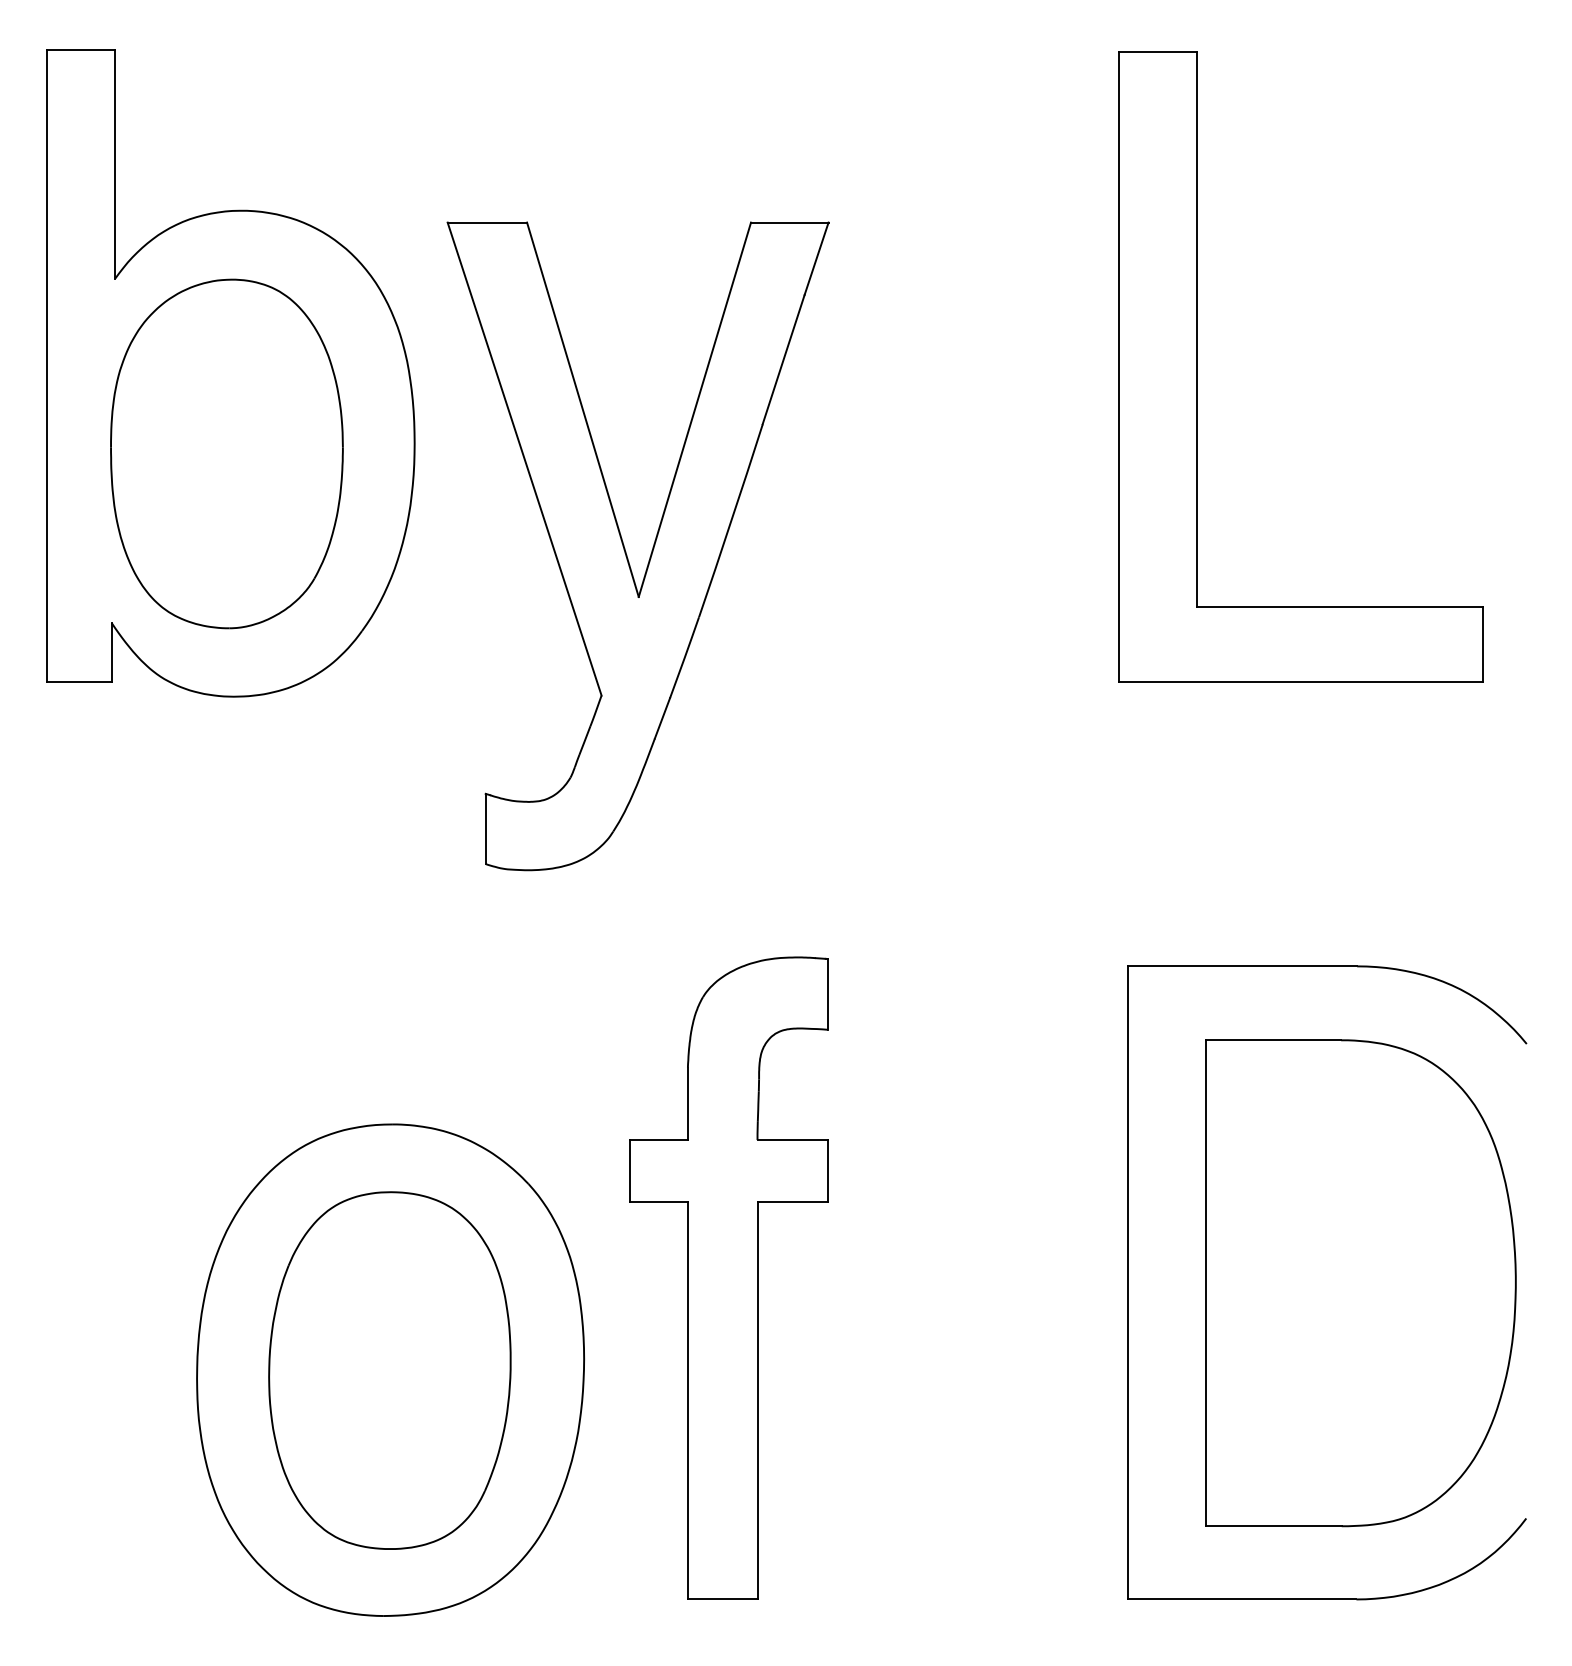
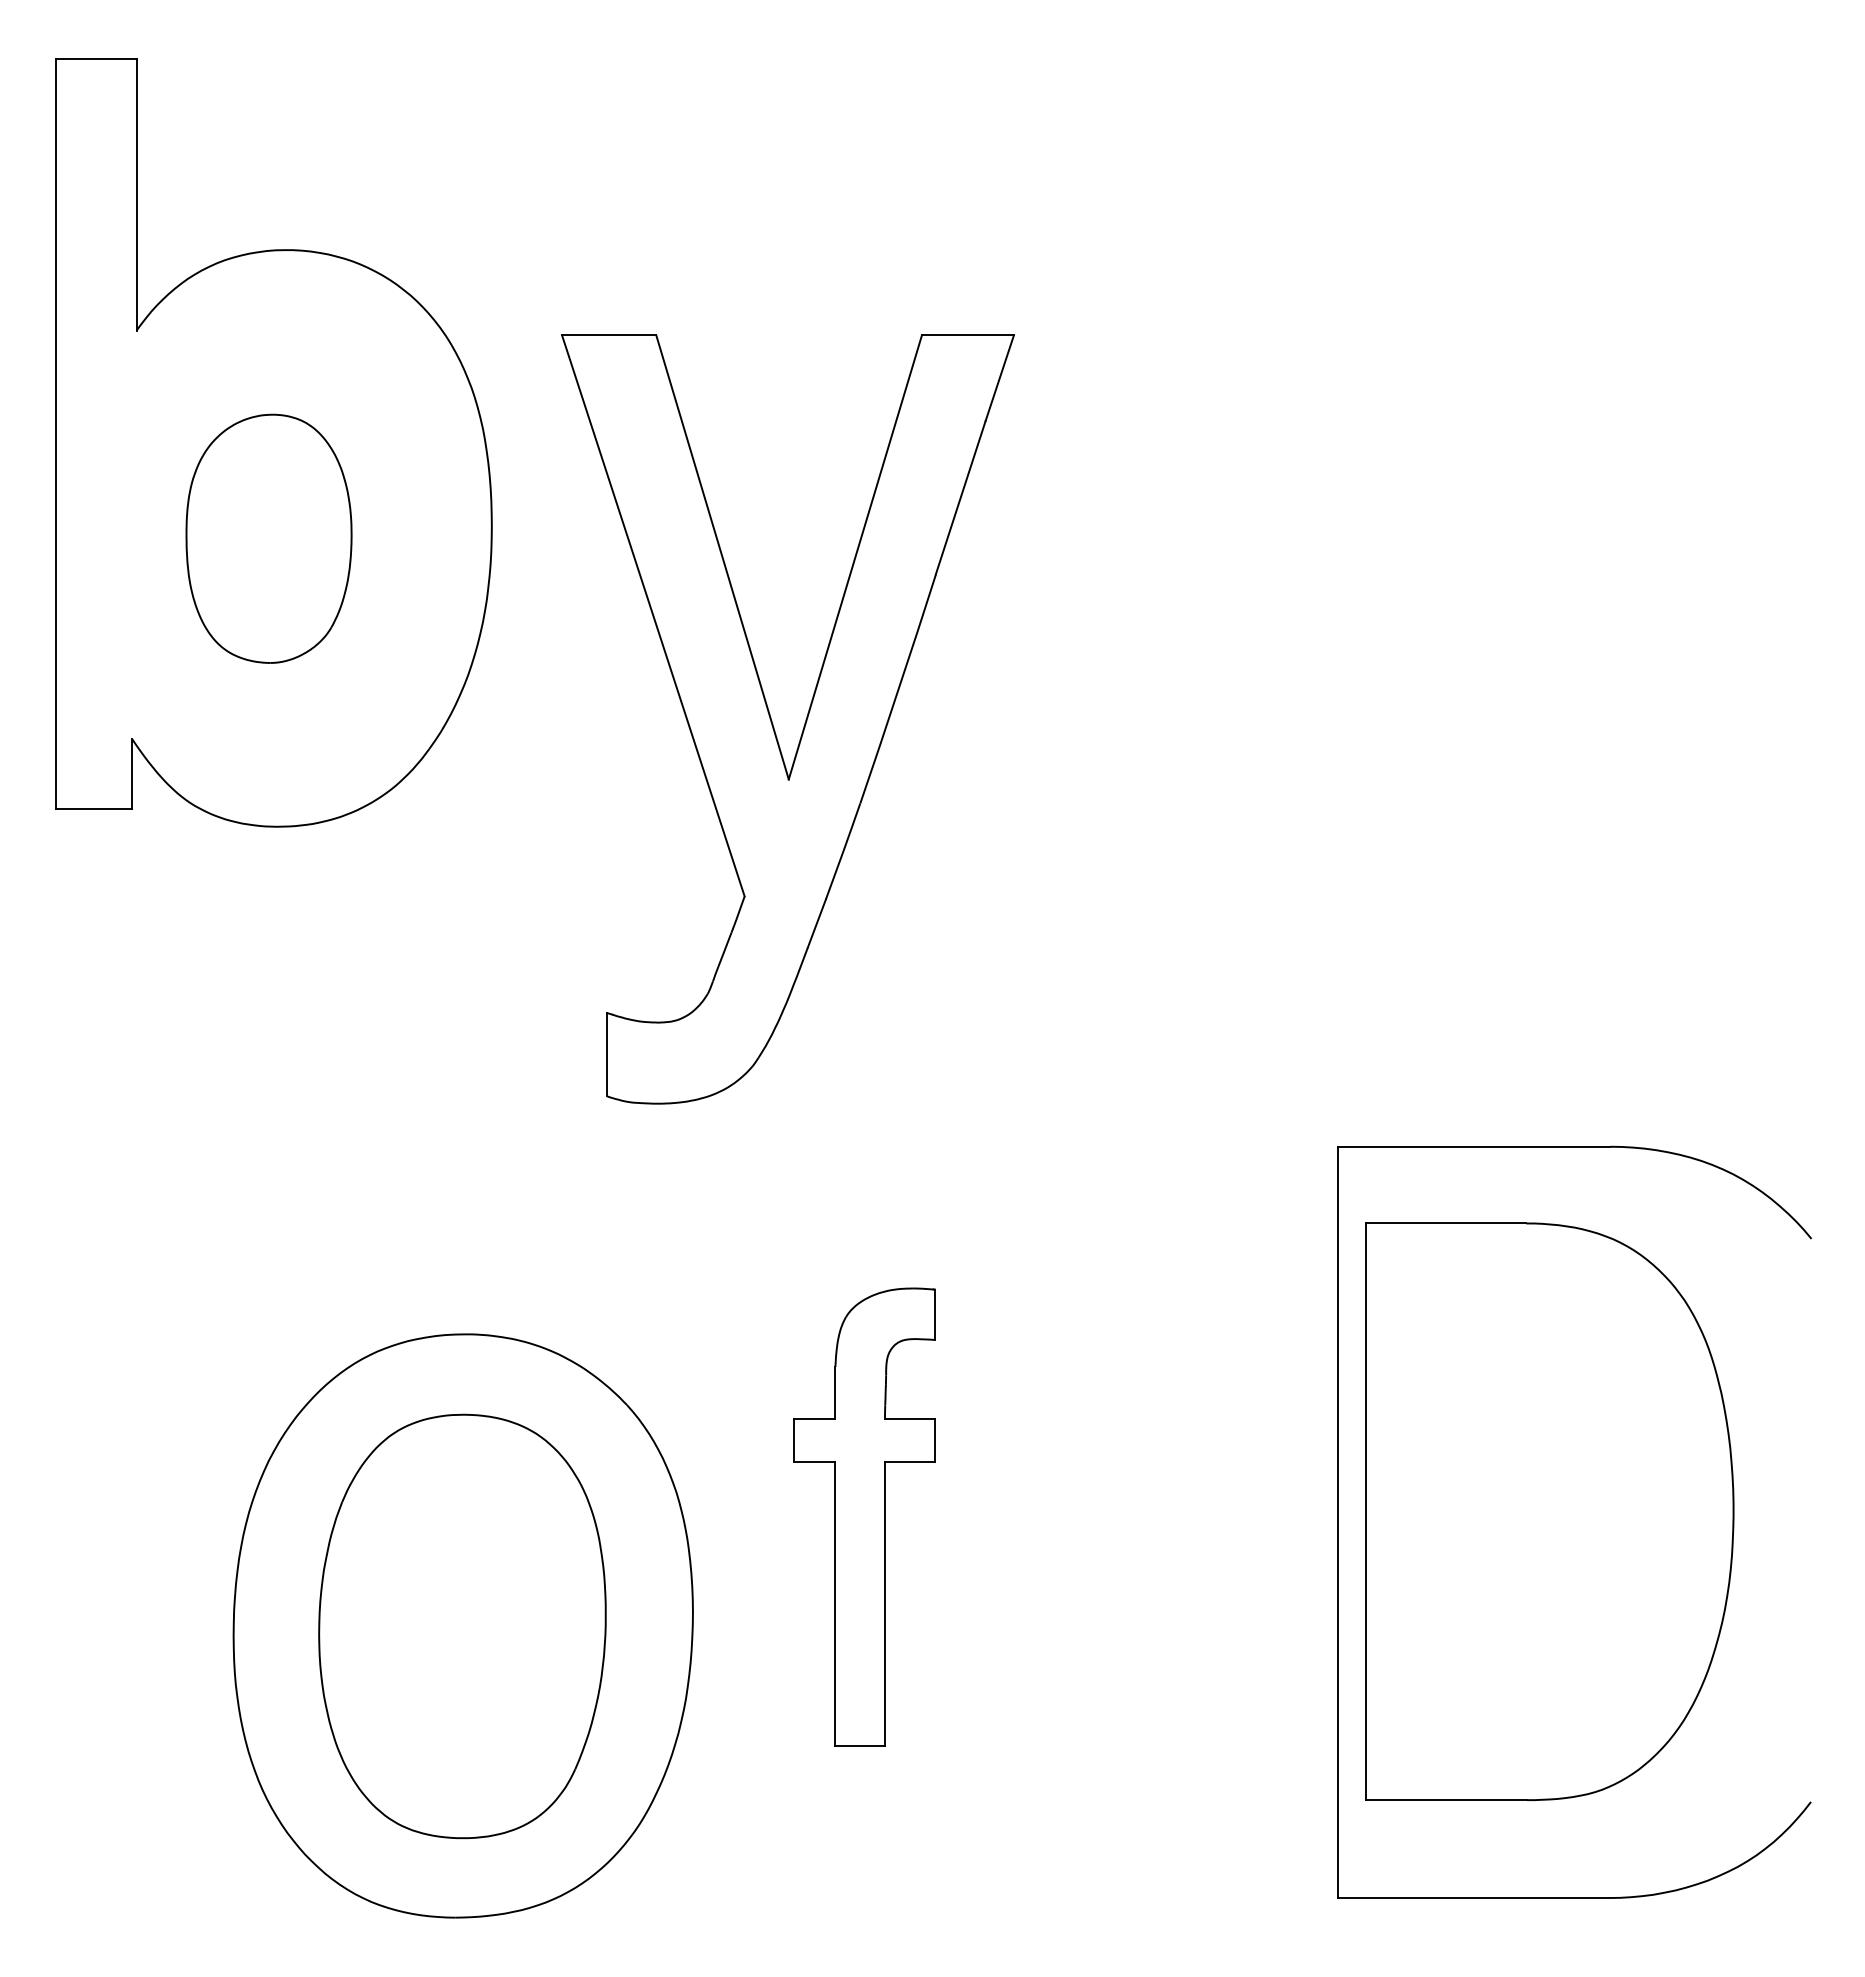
part: (1197, 366) -> (1420, 435), removed
part: (226, 453) -> (268, 538), size x0.6
part: (625, 550) -> (773, 724), moved
part: (728, 1277) -> (864, 1516), size x0.6
part: (1360, 1283) -> (1549, 1511), moved

